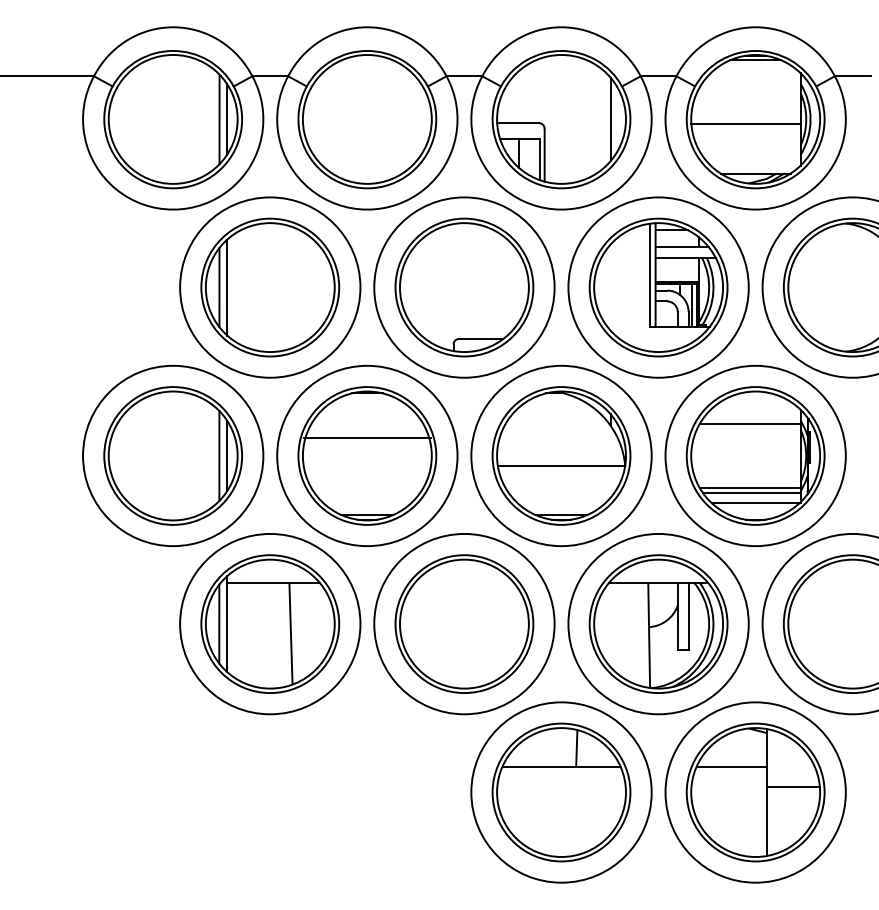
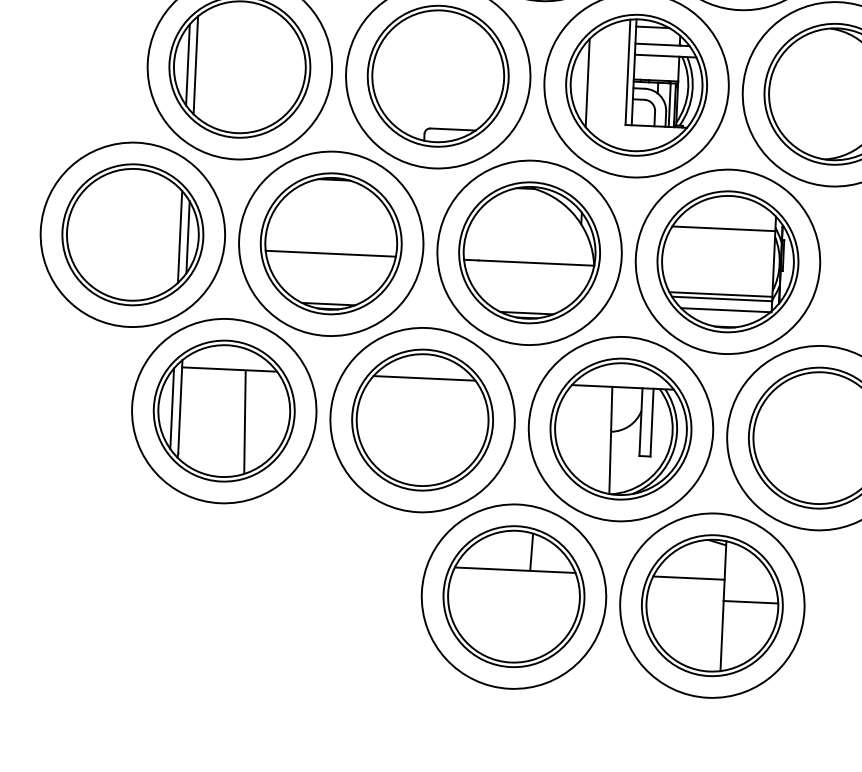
line: (610, 287) -> (587, 82), added
line: (367, 437) -> (330, 253), moved
line: (464, 583) -> (424, 378), added

